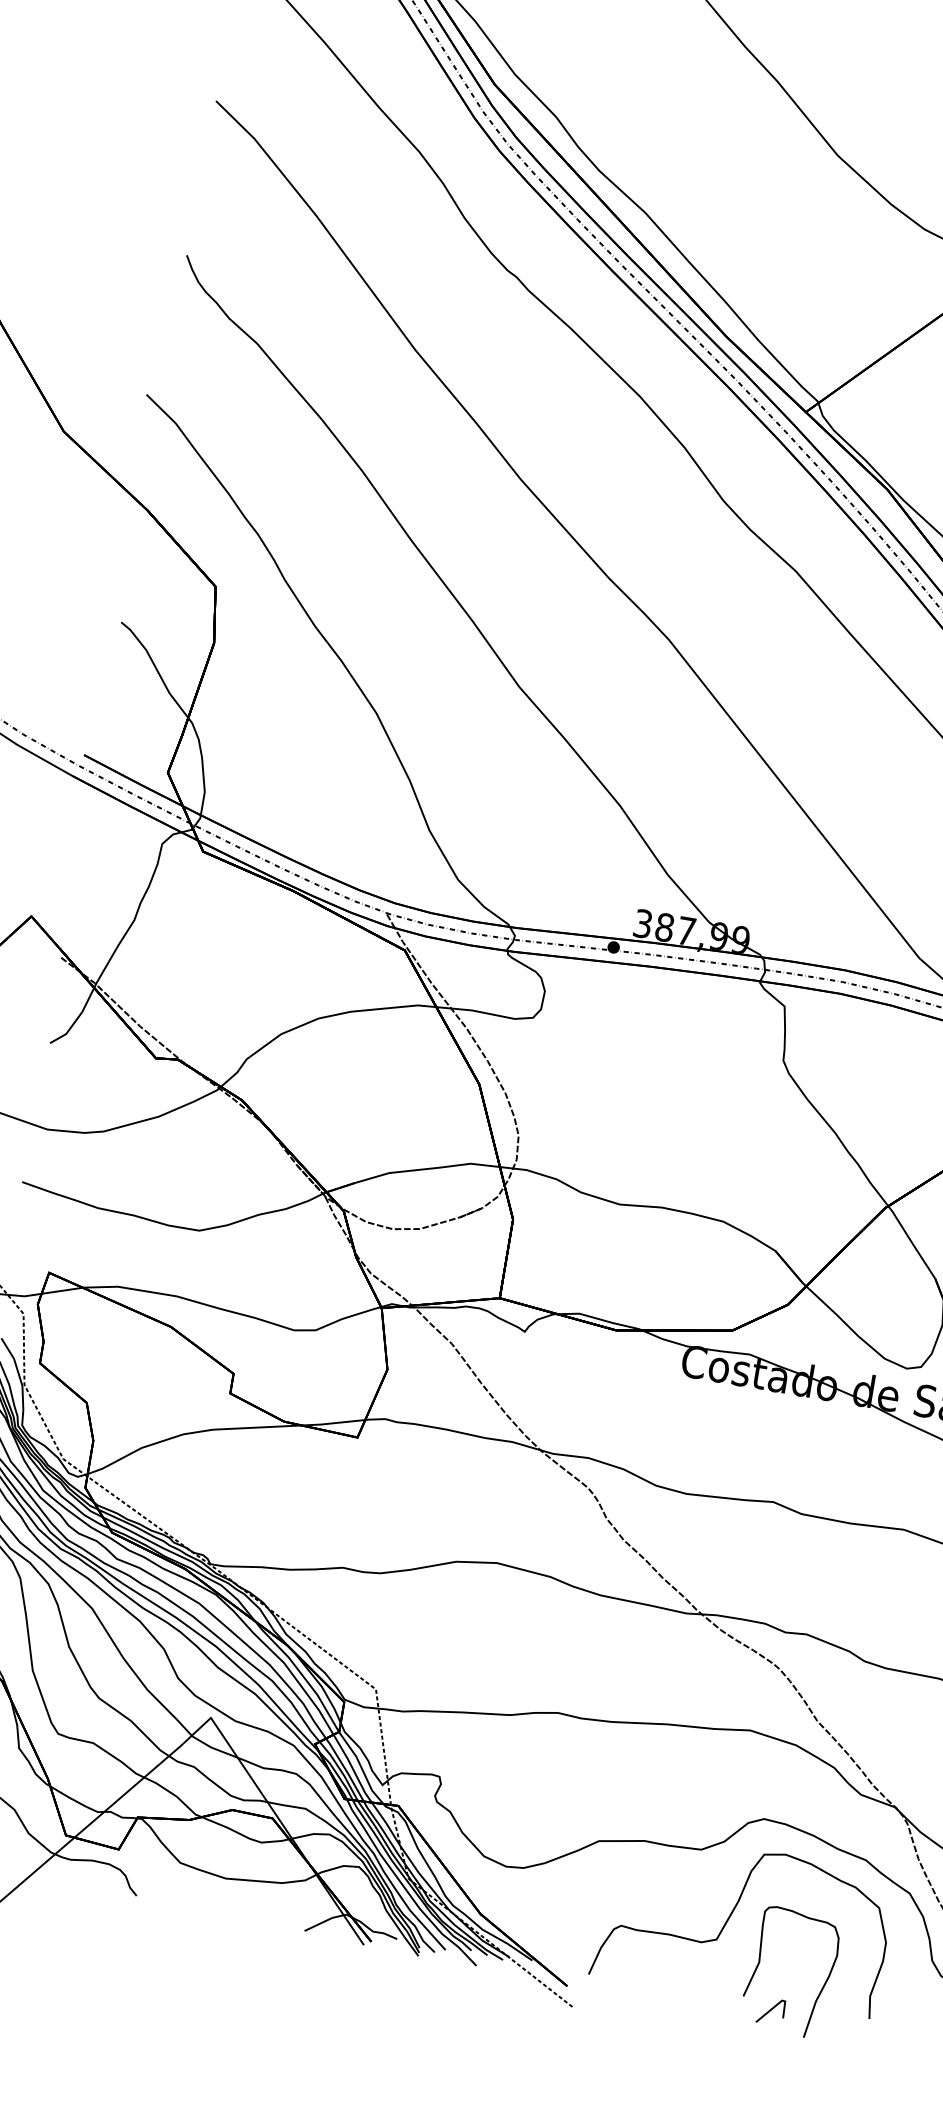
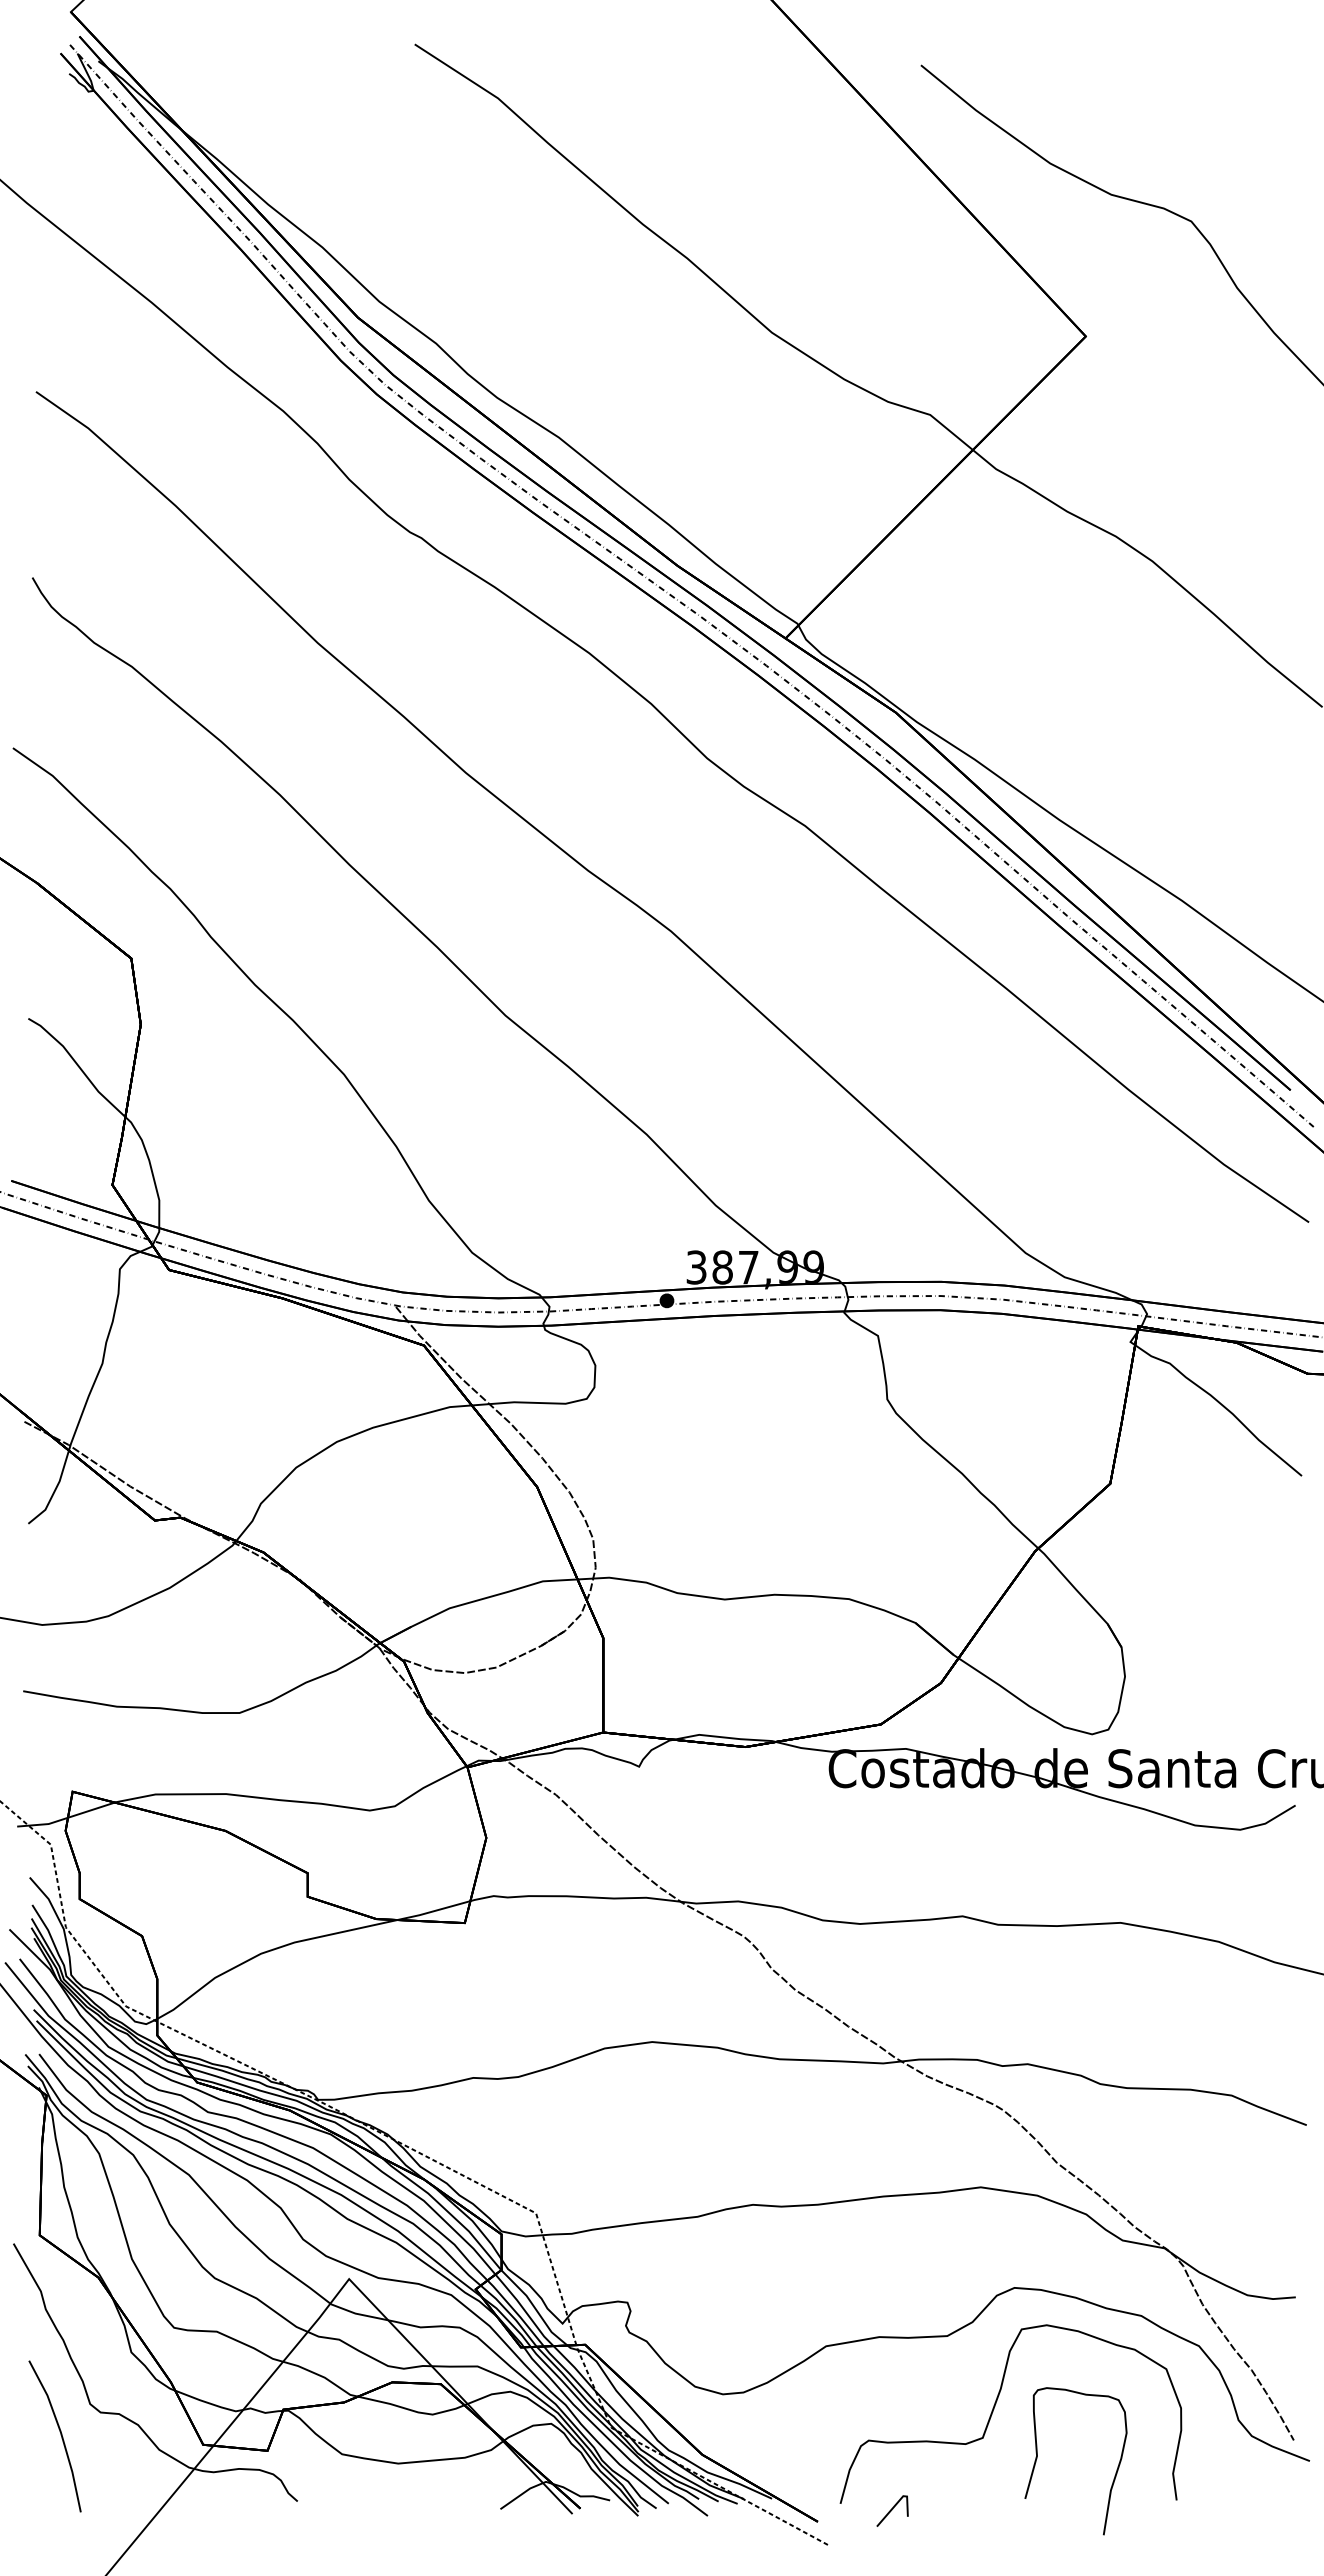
line: (771, 2011) -> (892, 2510), moved

